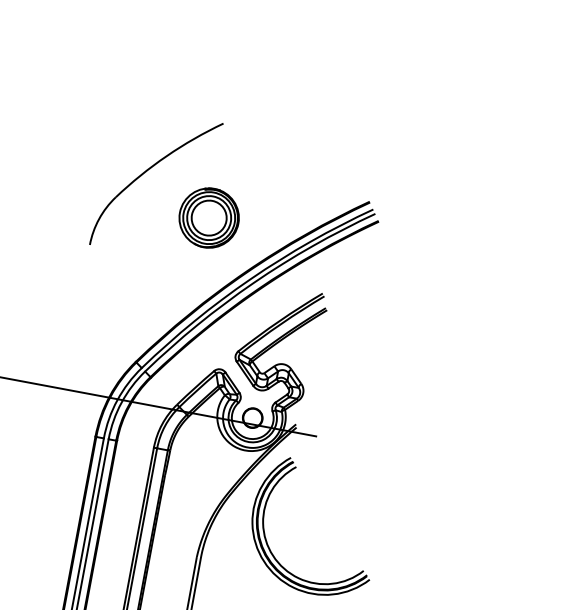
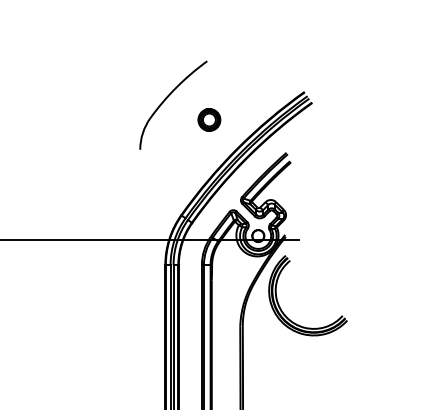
part: (209, 217) -> (209, 119), size x0.6

